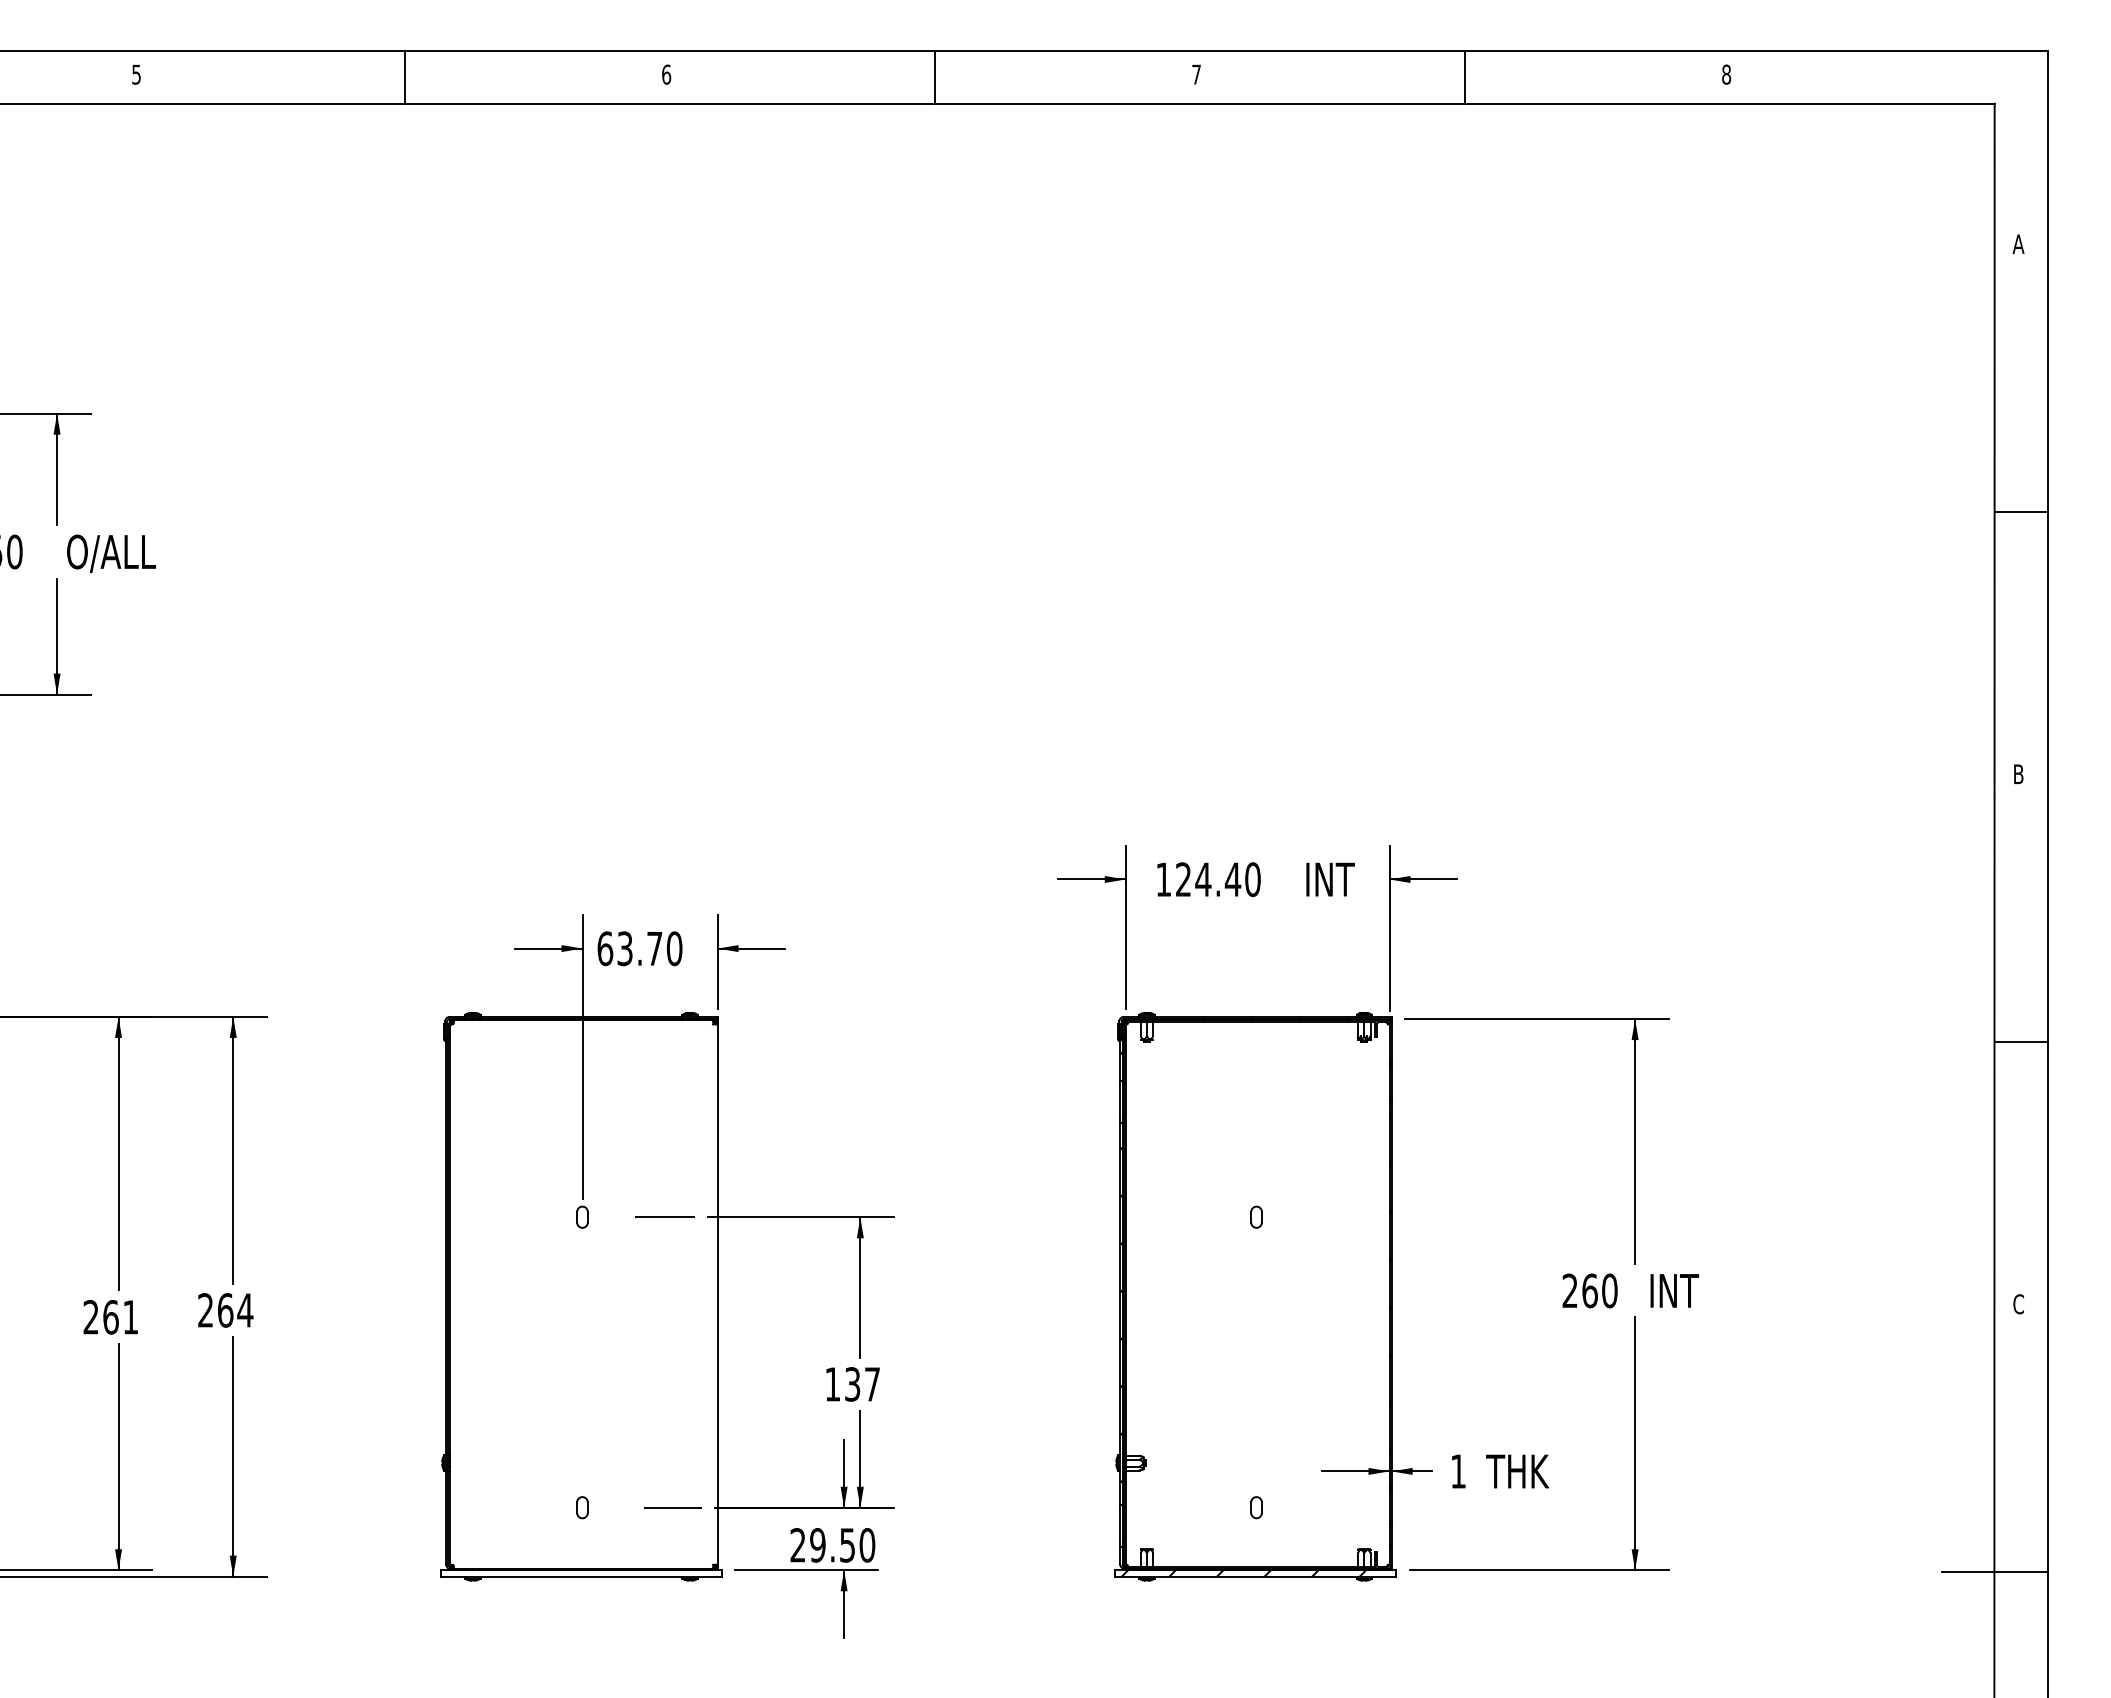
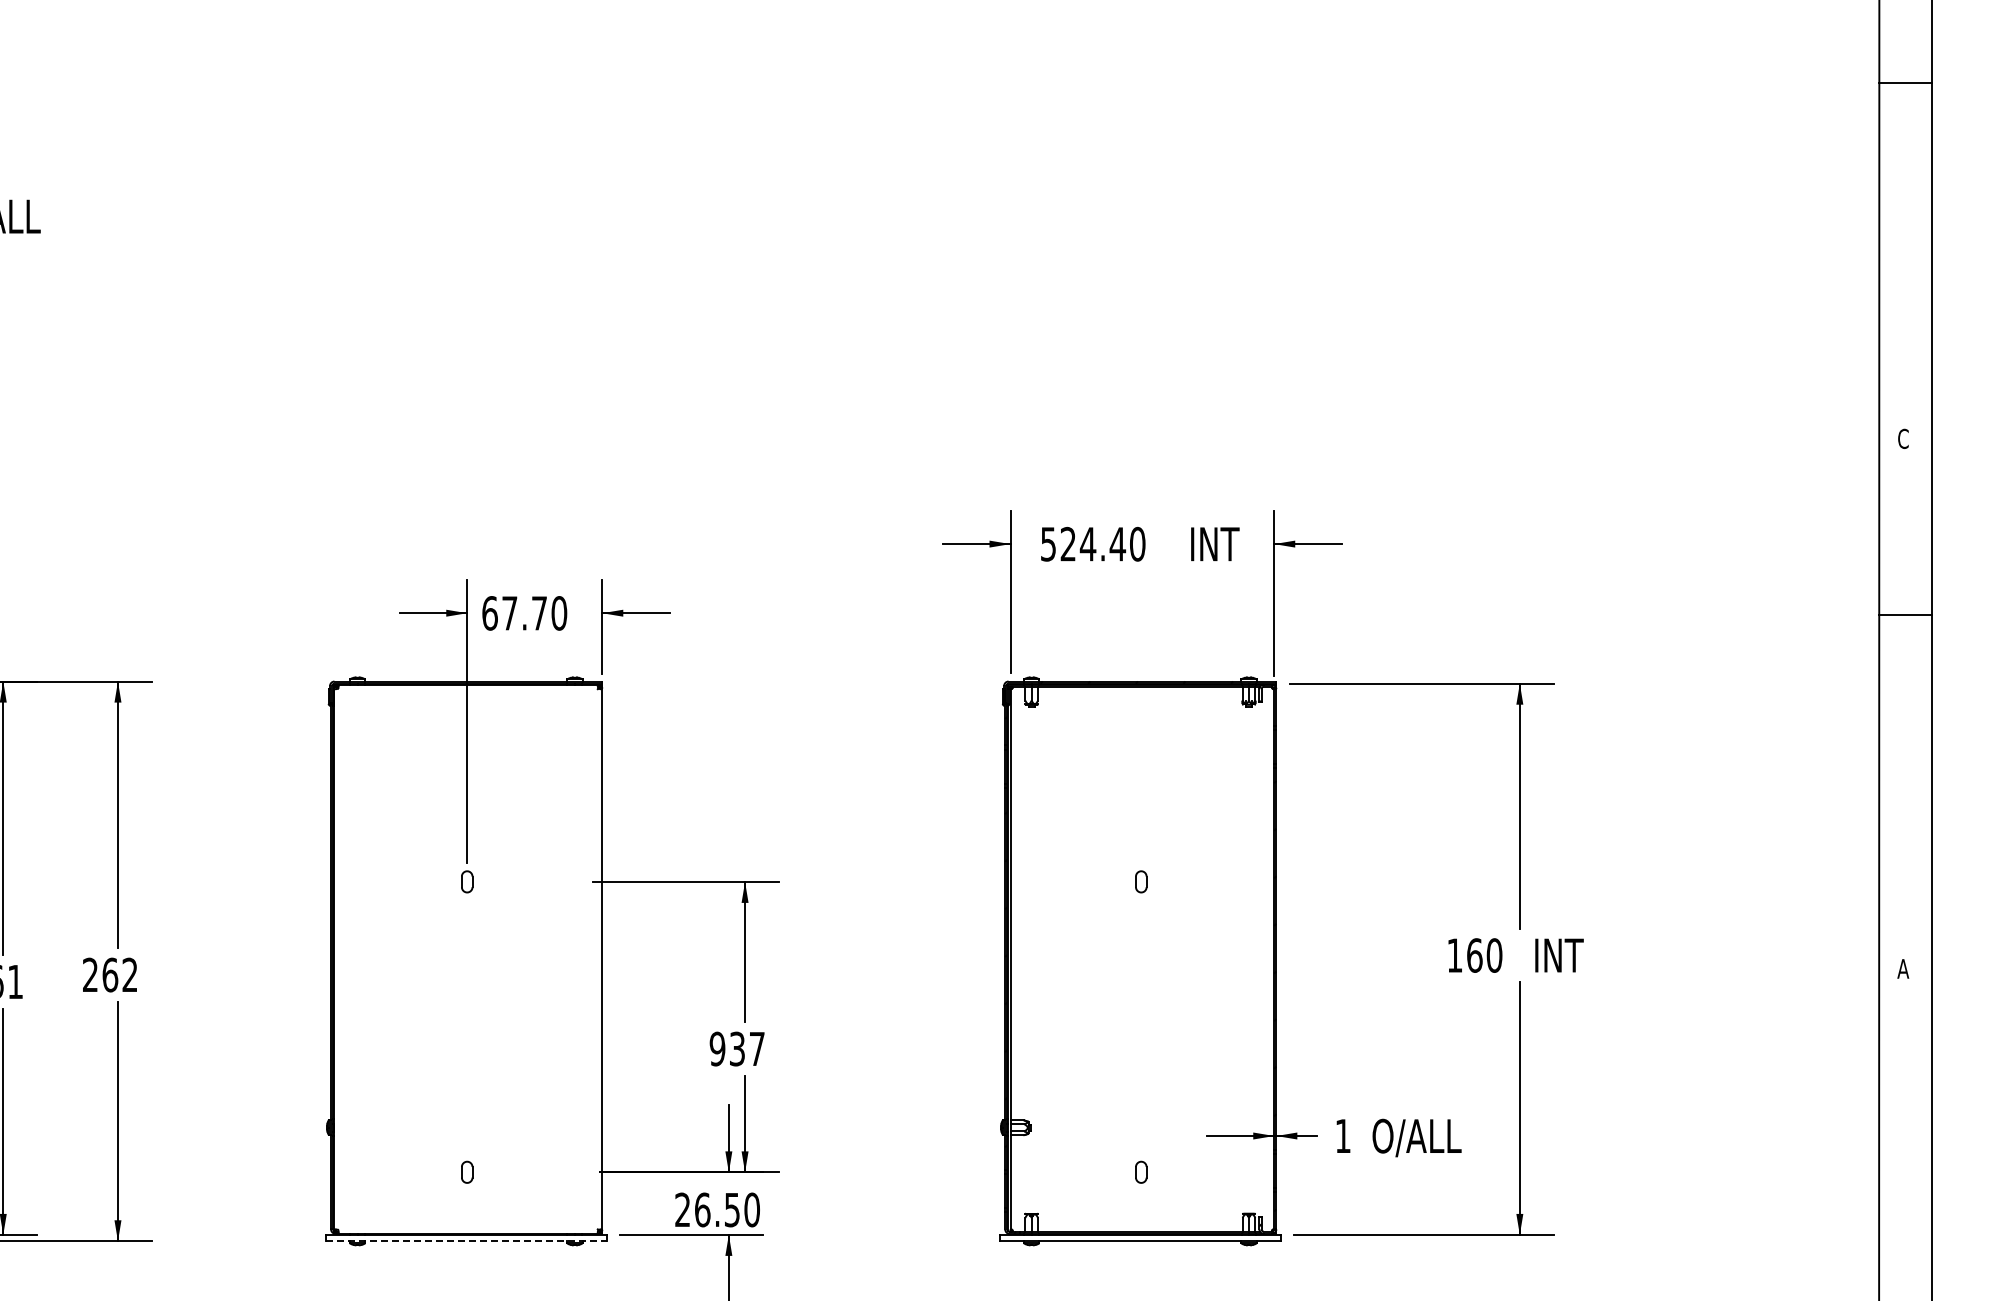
line: (2020, 511) -> (1905, 83), moved
text: (2018, 774) -> (1903, 439), B -> C
text: (1163, 879) -> (1048, 544), 124.40 -> 524.40
text: (624, 948) -> (509, 613), 63.70 -> 67.70
line: (2020, 1041) -> (1905, 614), moved
line: (664, 1216) -> (549, 881), removed
text: (1569, 1290) -> (1454, 955), 260 -> 160
text: (2018, 1304) -> (1903, 969), C -> A
text: (245, 1310) -> (130, 975), 264 -> 262
text: (832, 1384) -> (717, 1049), 137 -> 937
text: (1531, 1473) -> (1416, 1138), THK -> O/ALL
line: (672, 1507) -> (557, 1172), removed
text: (817, 1545) -> (702, 1210), 29.50 -> 26.50
line: (1994, 1571) -> (1879, 1236), removed
hatch: (1243, 1573) -> (1128, 1238), removed
line: (582, 1576) -> (467, 1241), solid -> dashed

